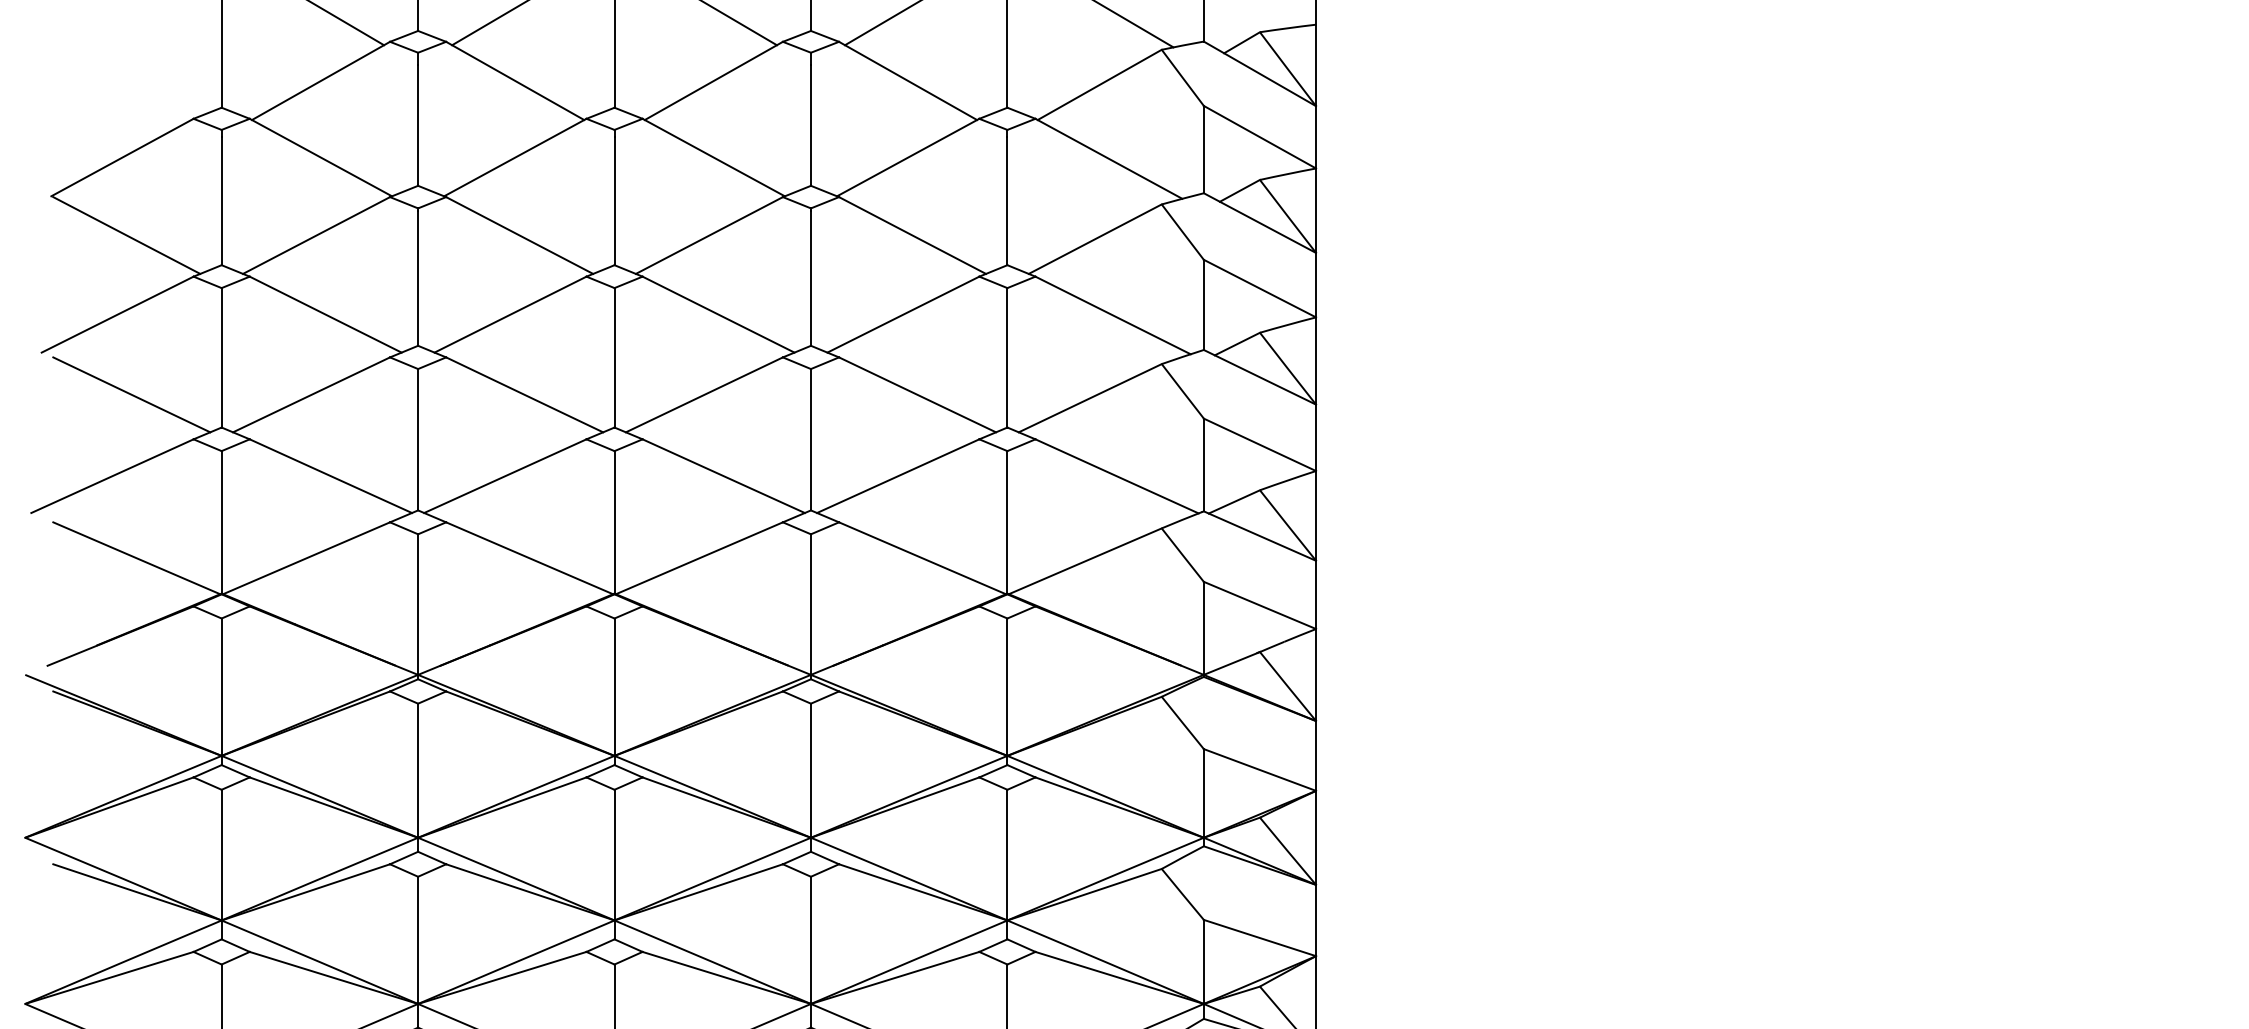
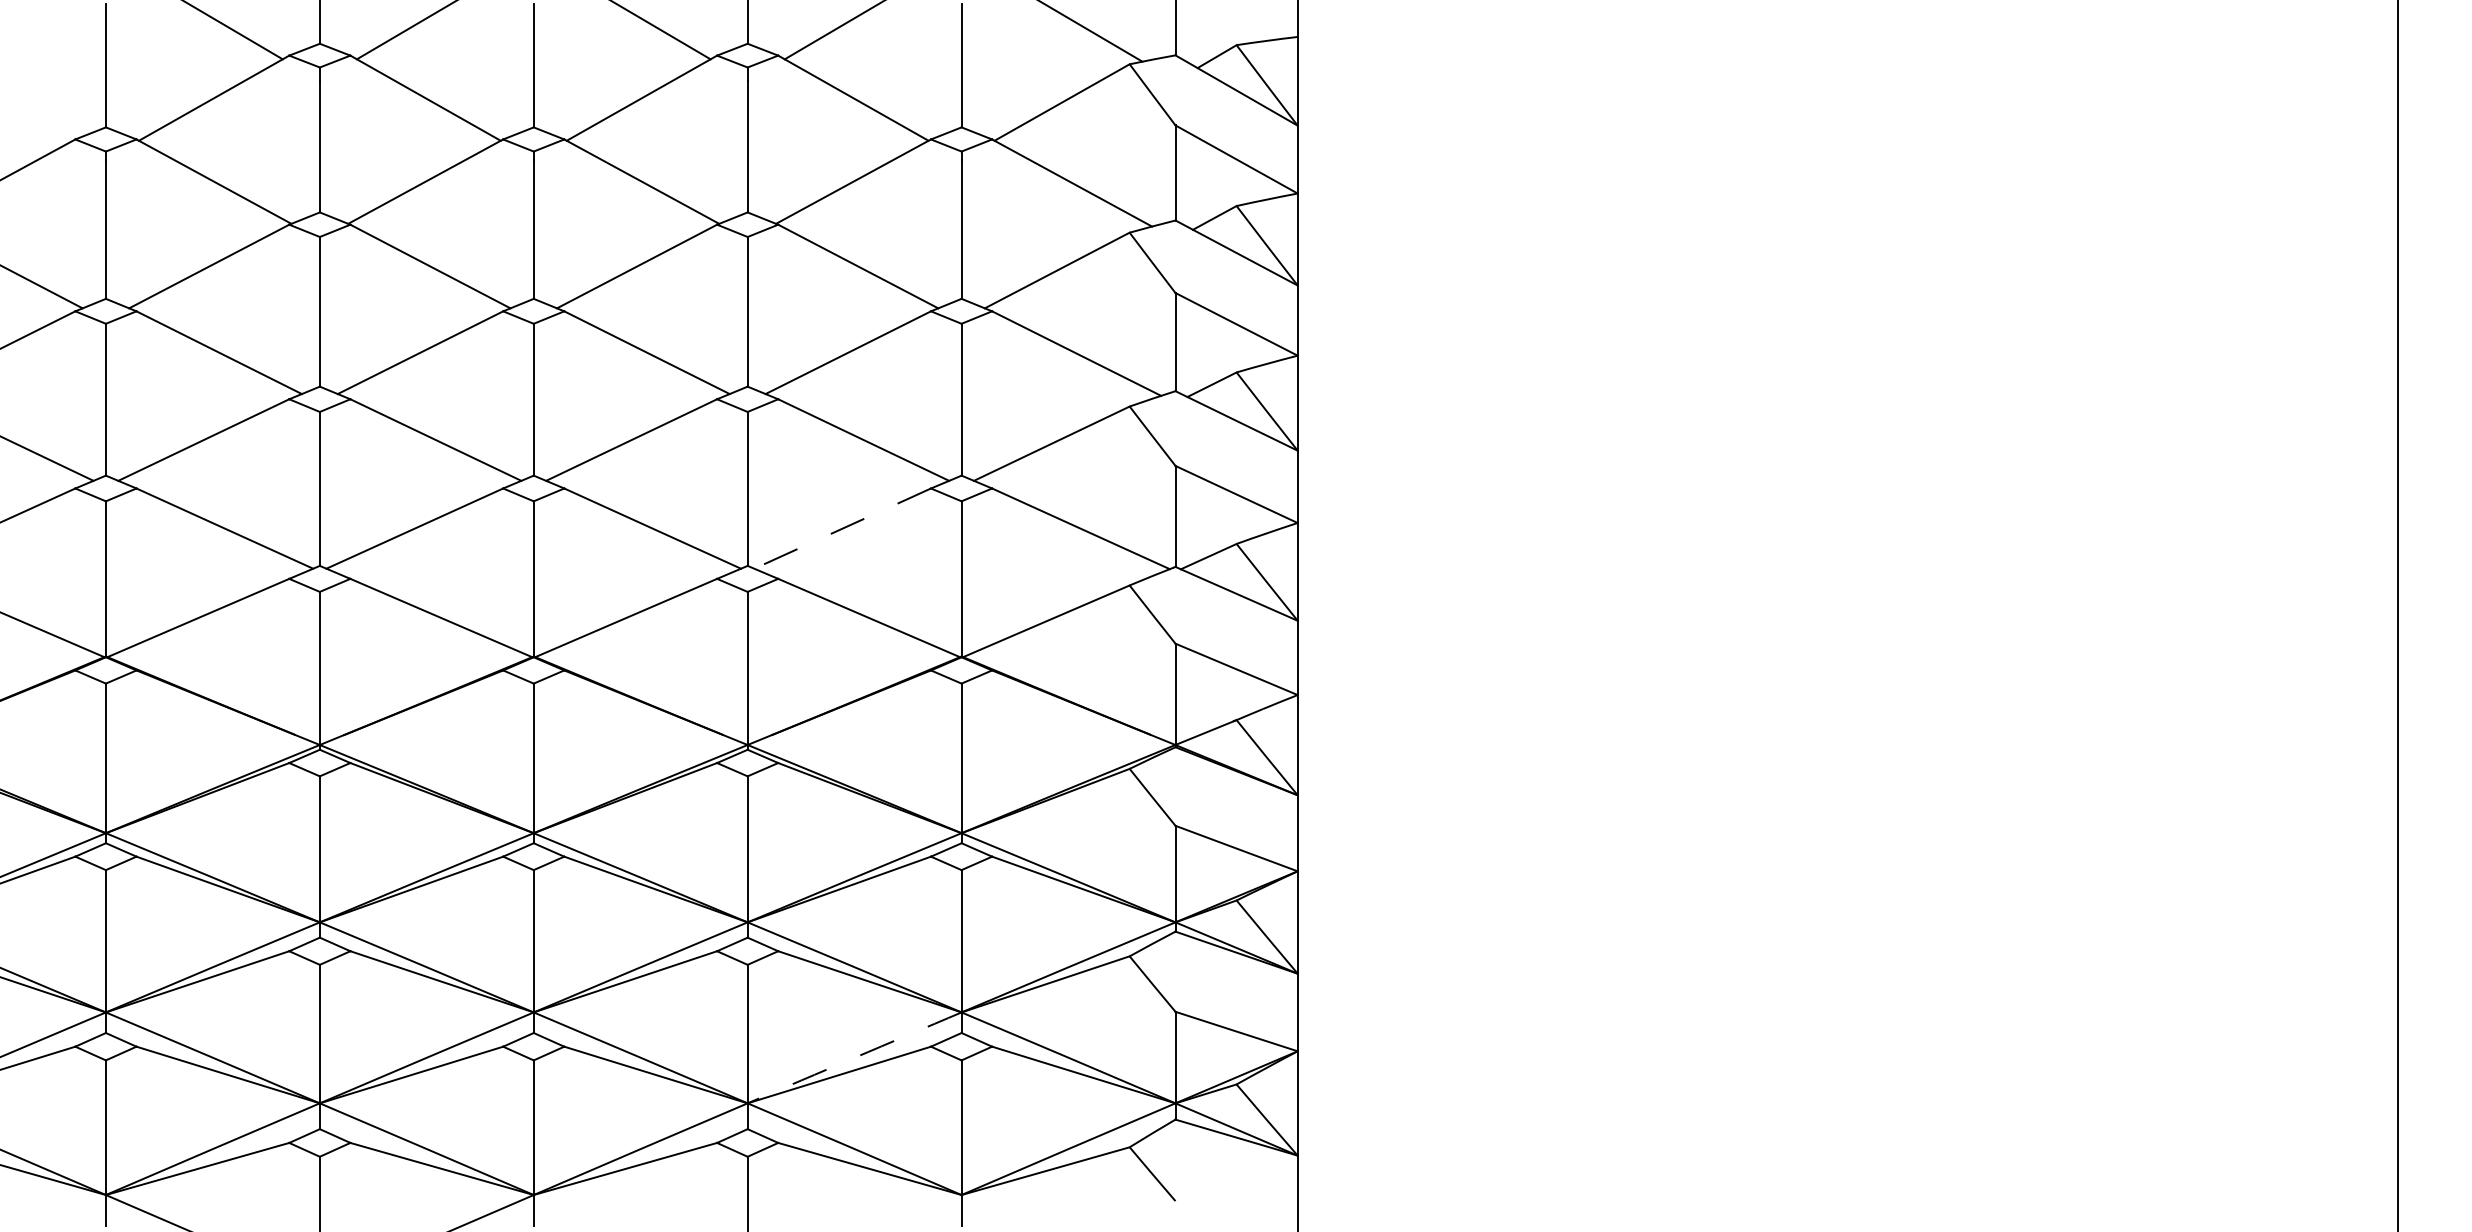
line: (898, 476) -> (842, 528), solid -> dashed
arc: (909, 961) -> (854, 1057), solid -> dashed

